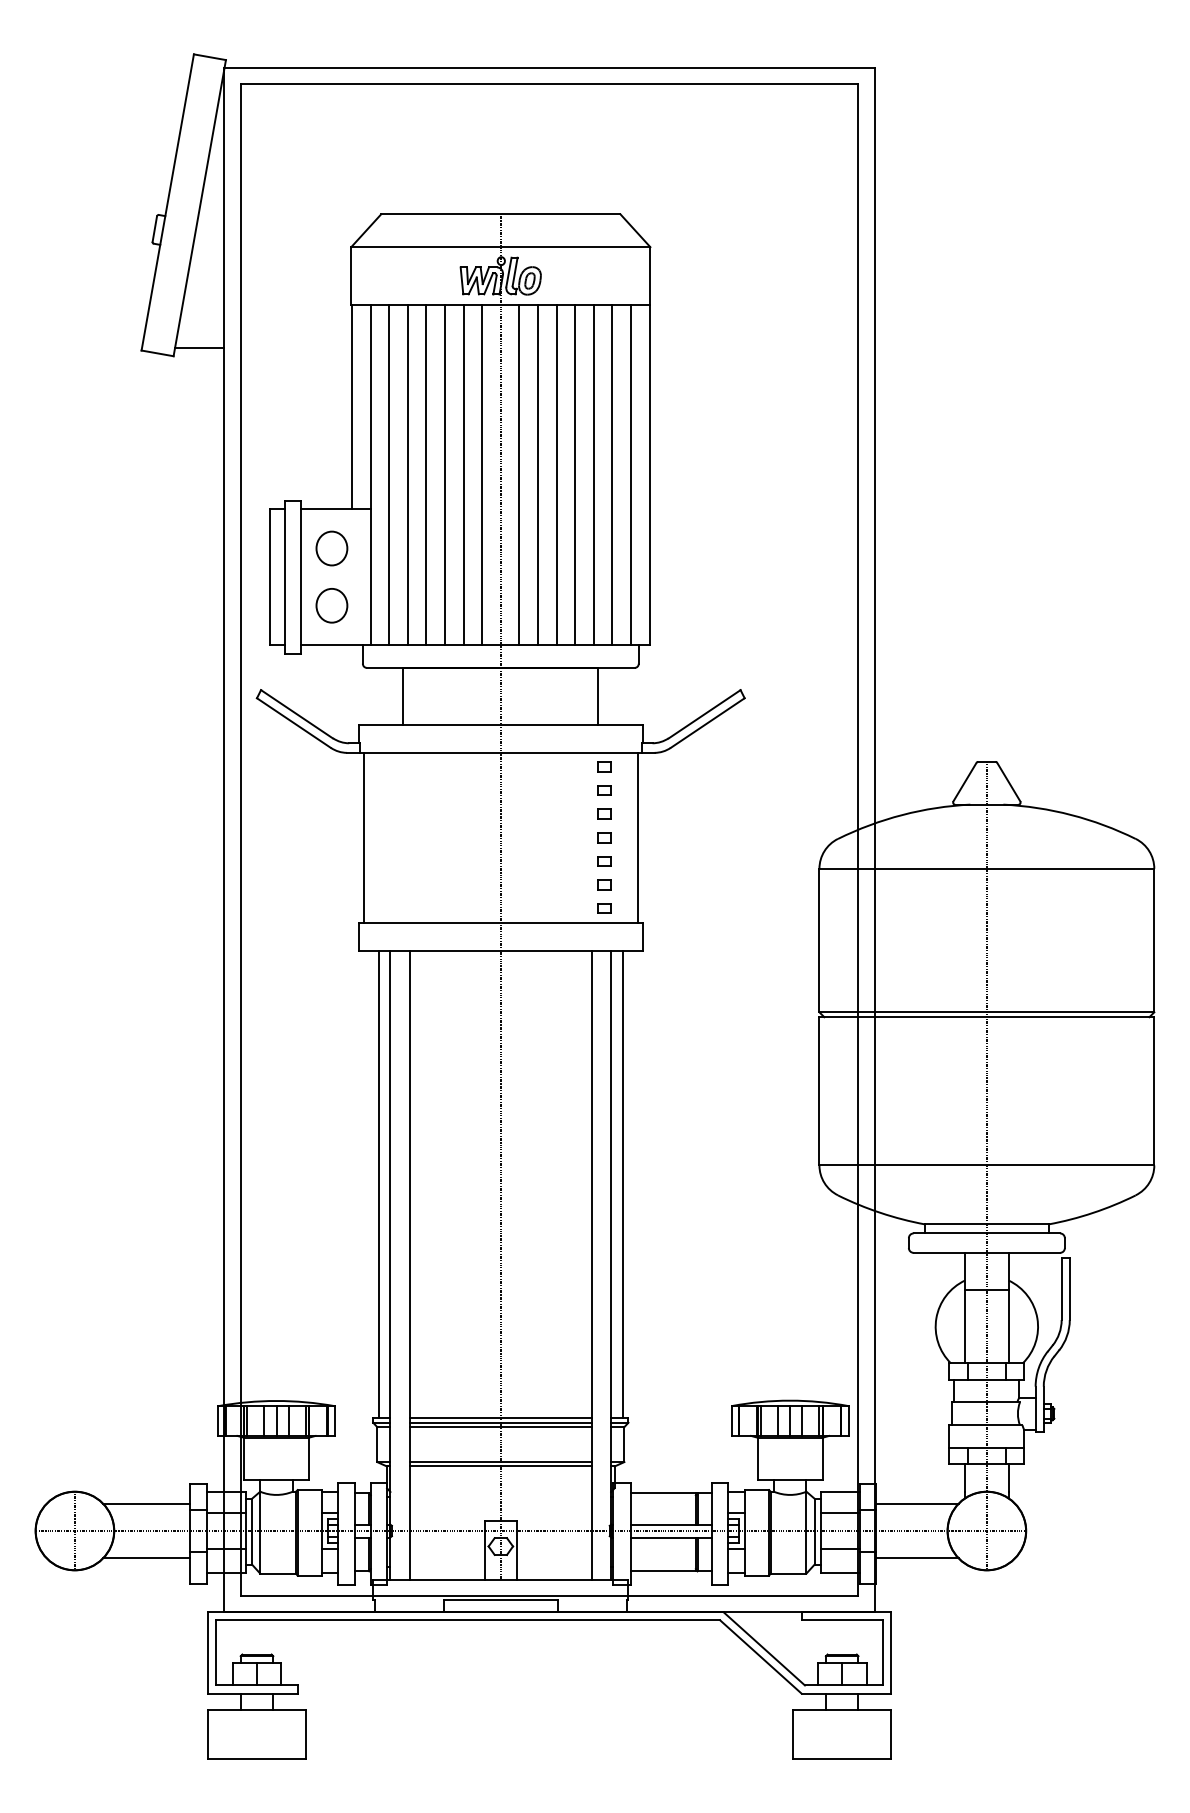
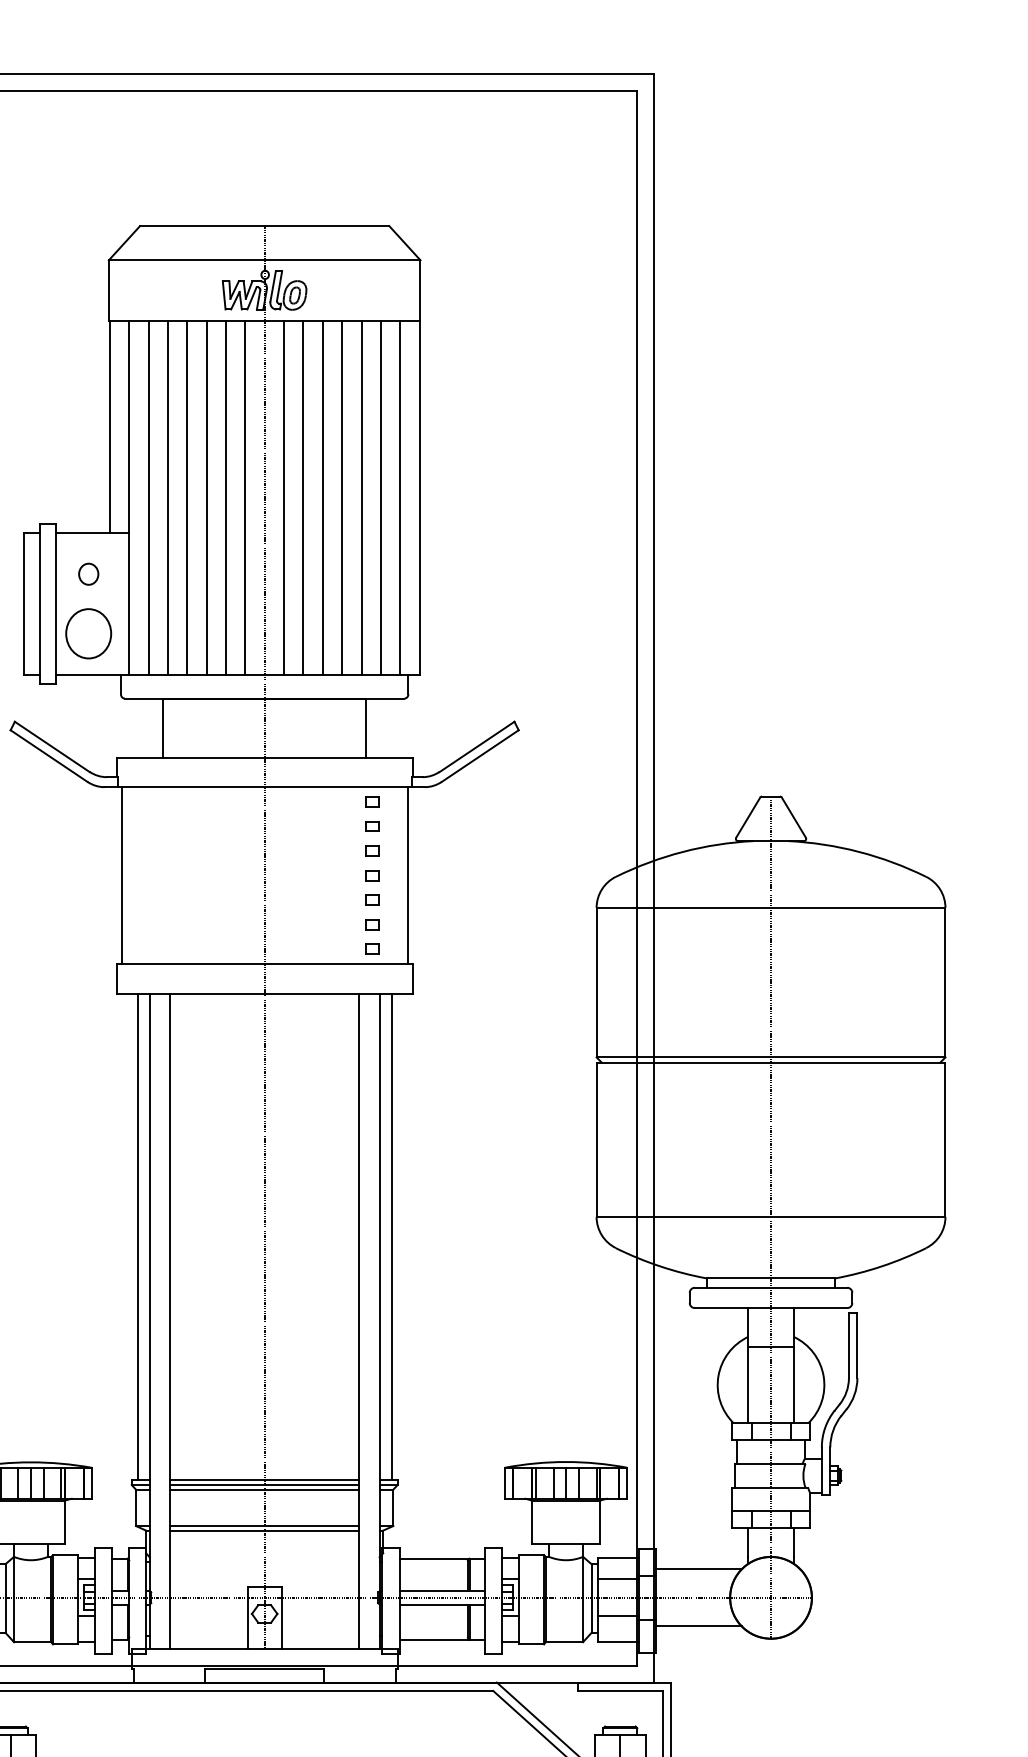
part: (331, 548) -> (88, 574), size x0.6
part: (331, 605) -> (88, 633), size x1.4

